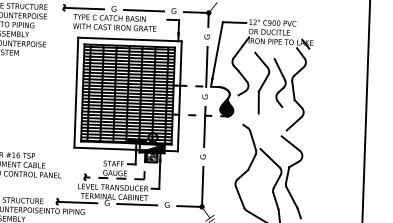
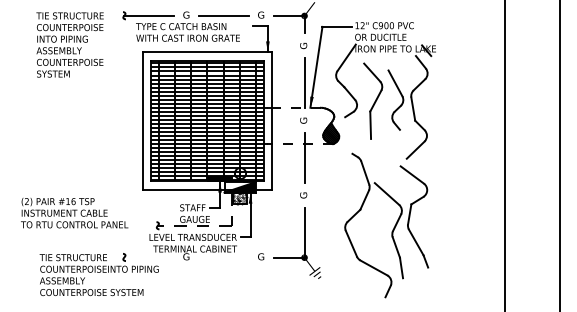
line: (77, 202) -> (149, 257), removed
line: (136, 204) -> (223, 257), removed

